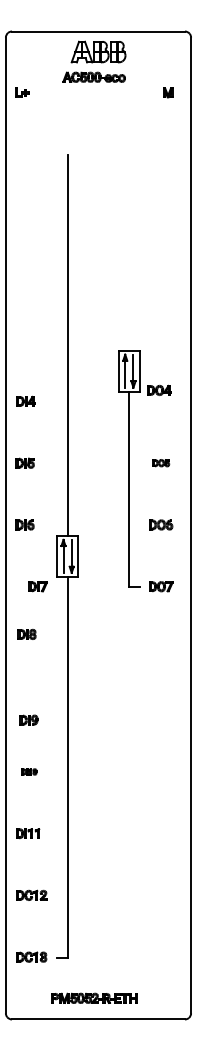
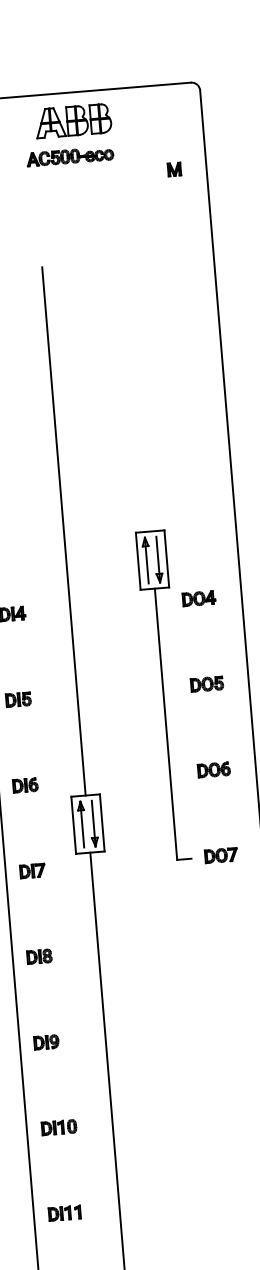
part: (159, 389) -> (199, 597), moved
part: (161, 462) -> (207, 683), size x1.43
part: (37, 586) -> (31, 870), moved
part: (26, 633) -> (38, 955), moved
part: (28, 719) -> (45, 1041), moved
part: (29, 771) -> (59, 1126), size x1.67

